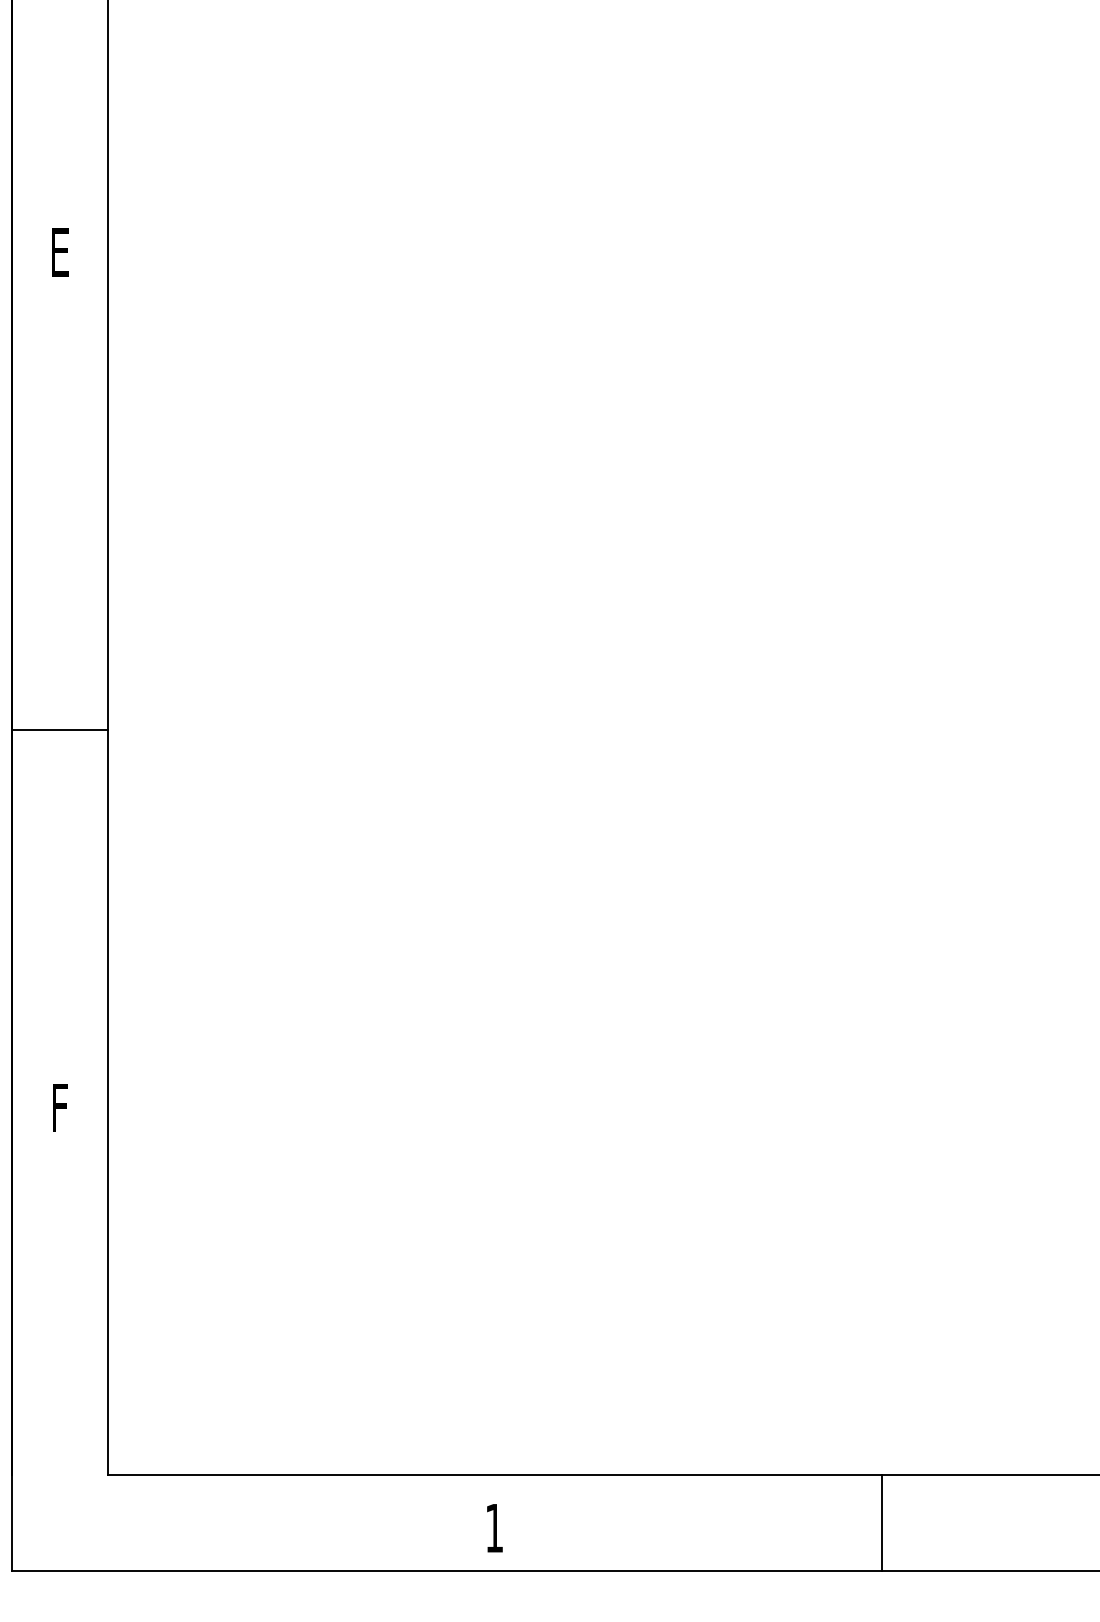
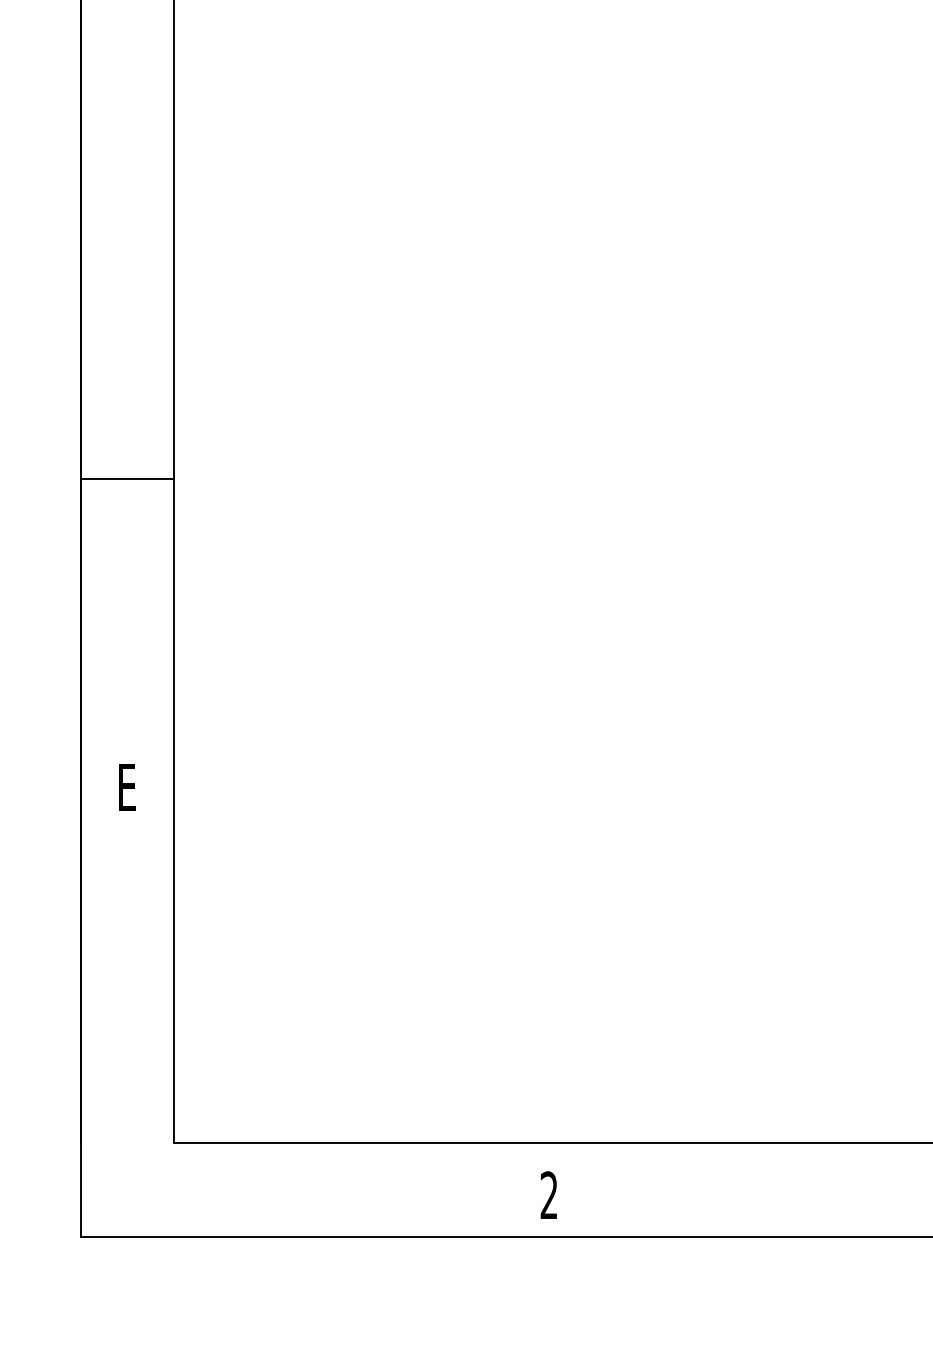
line: (59, 730) -> (126, 479), moved
text: (59, 1107) -> (126, 787), F -> E
line: (881, 1522) -> (924, 1189), removed
text: (493, 1527) -> (548, 1194), 1 -> 2

